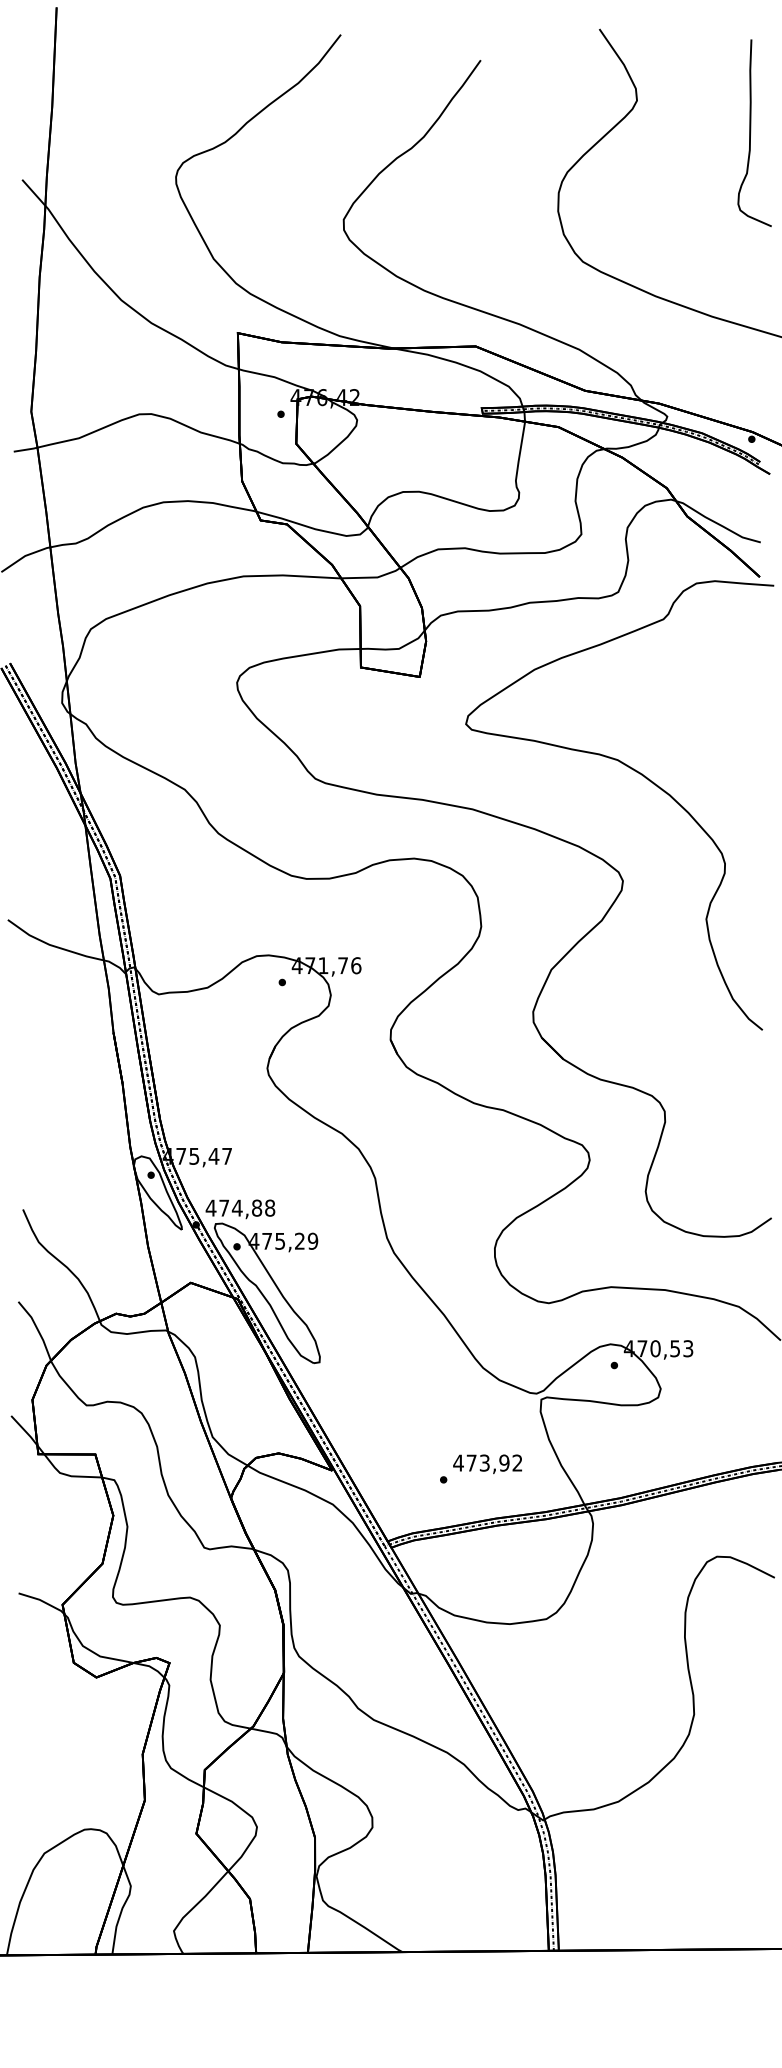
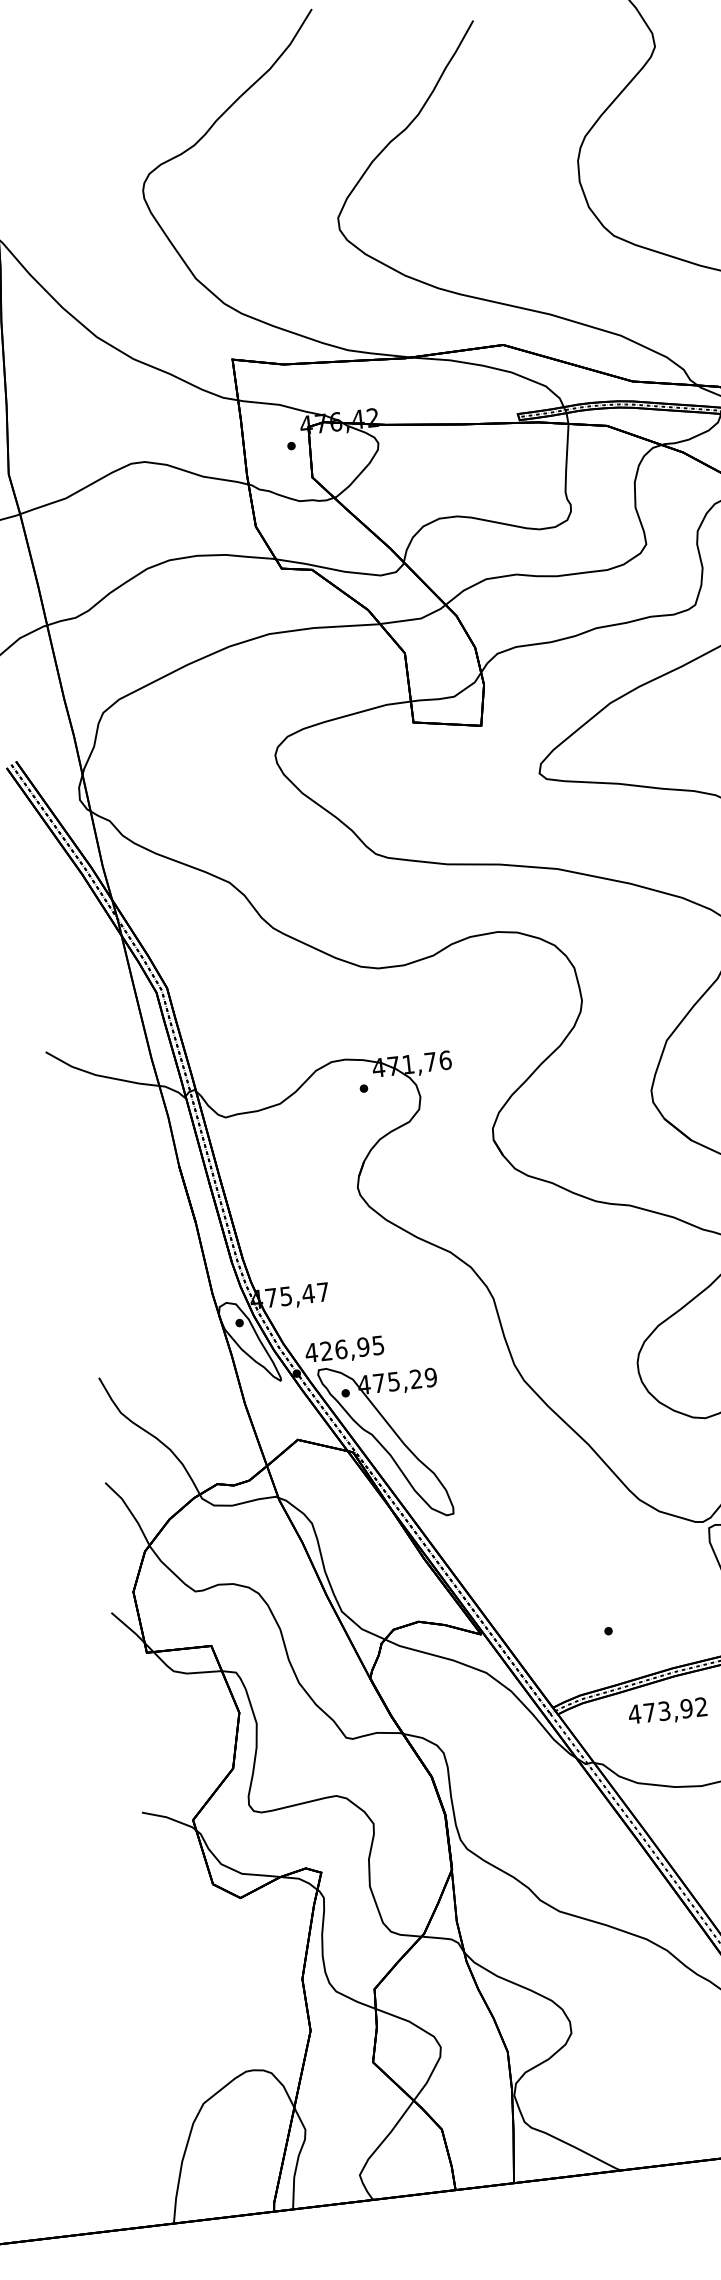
text: (247, 1207) -> (352, 1347), 474,88 -> 426,95
text: (487, 1464) -> (667, 1712), moved

